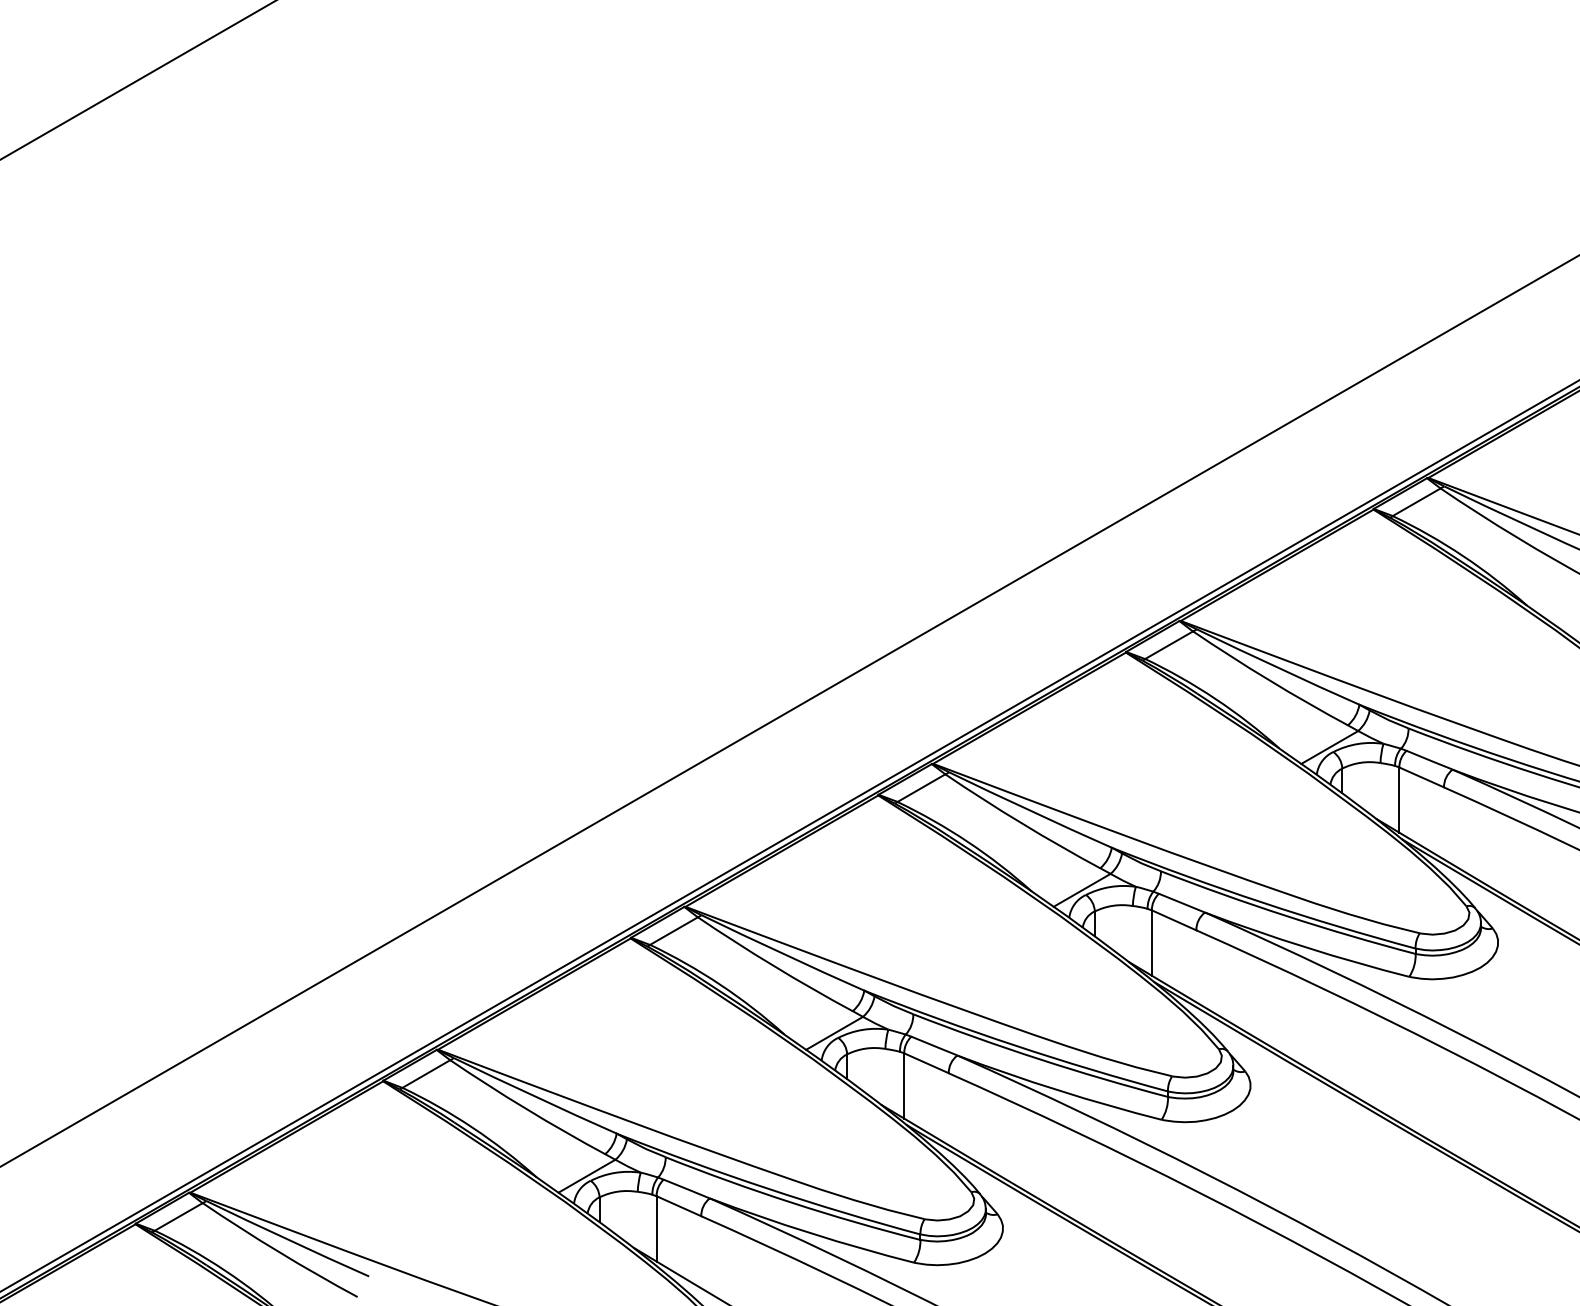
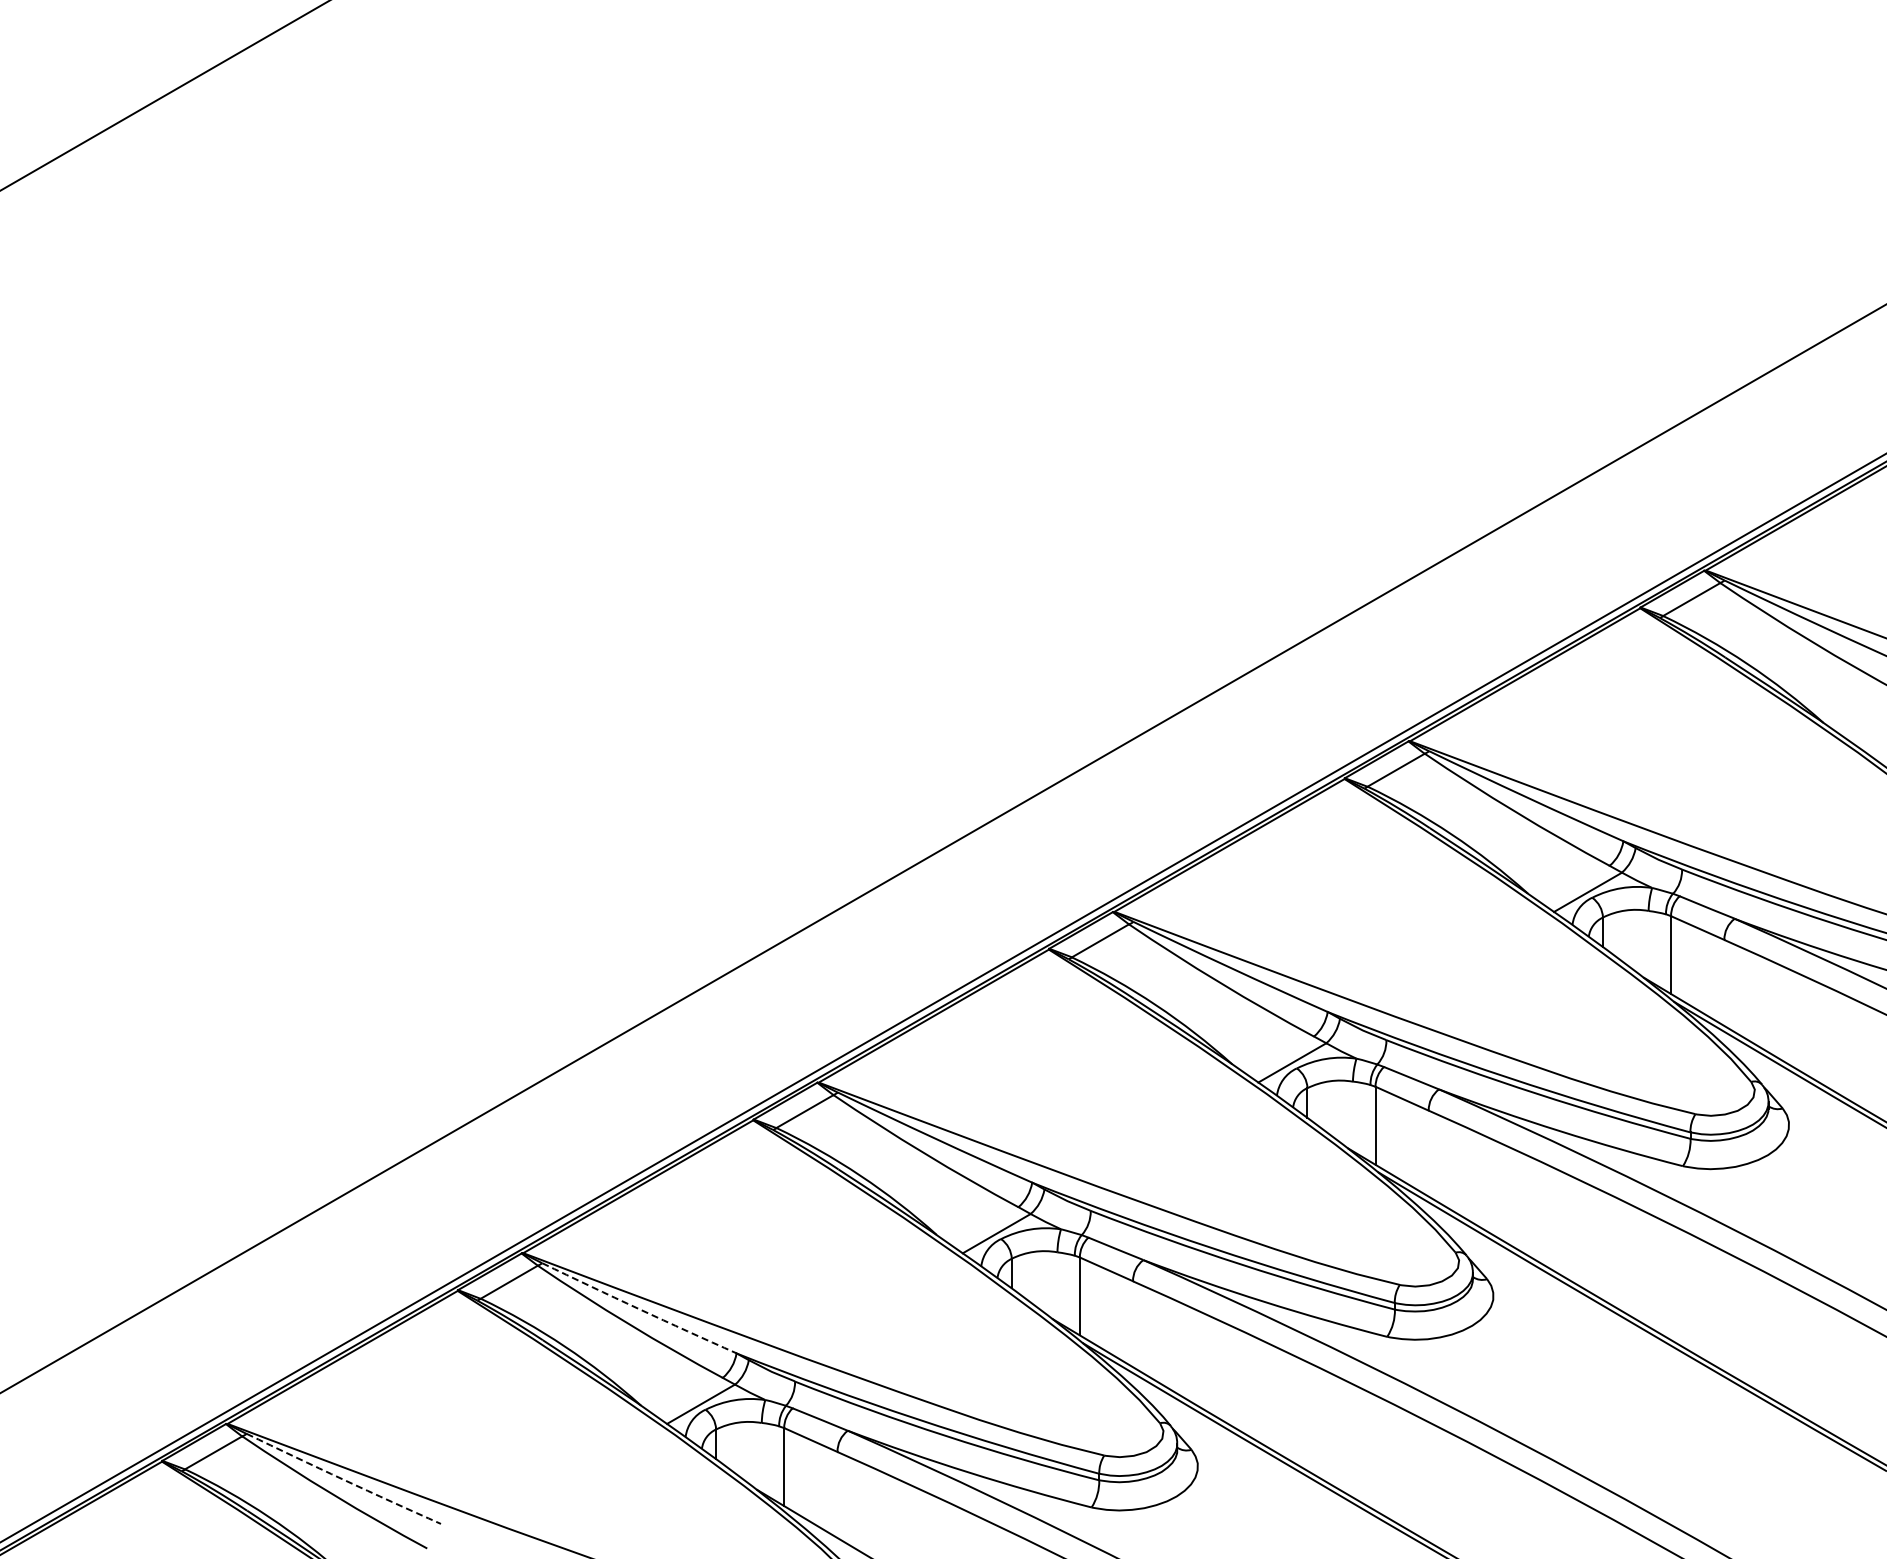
arc: (535, 1096) -> (639, 1309), solid -> dashed
arc: (287, 1239) -> (343, 1479), solid -> dashed

